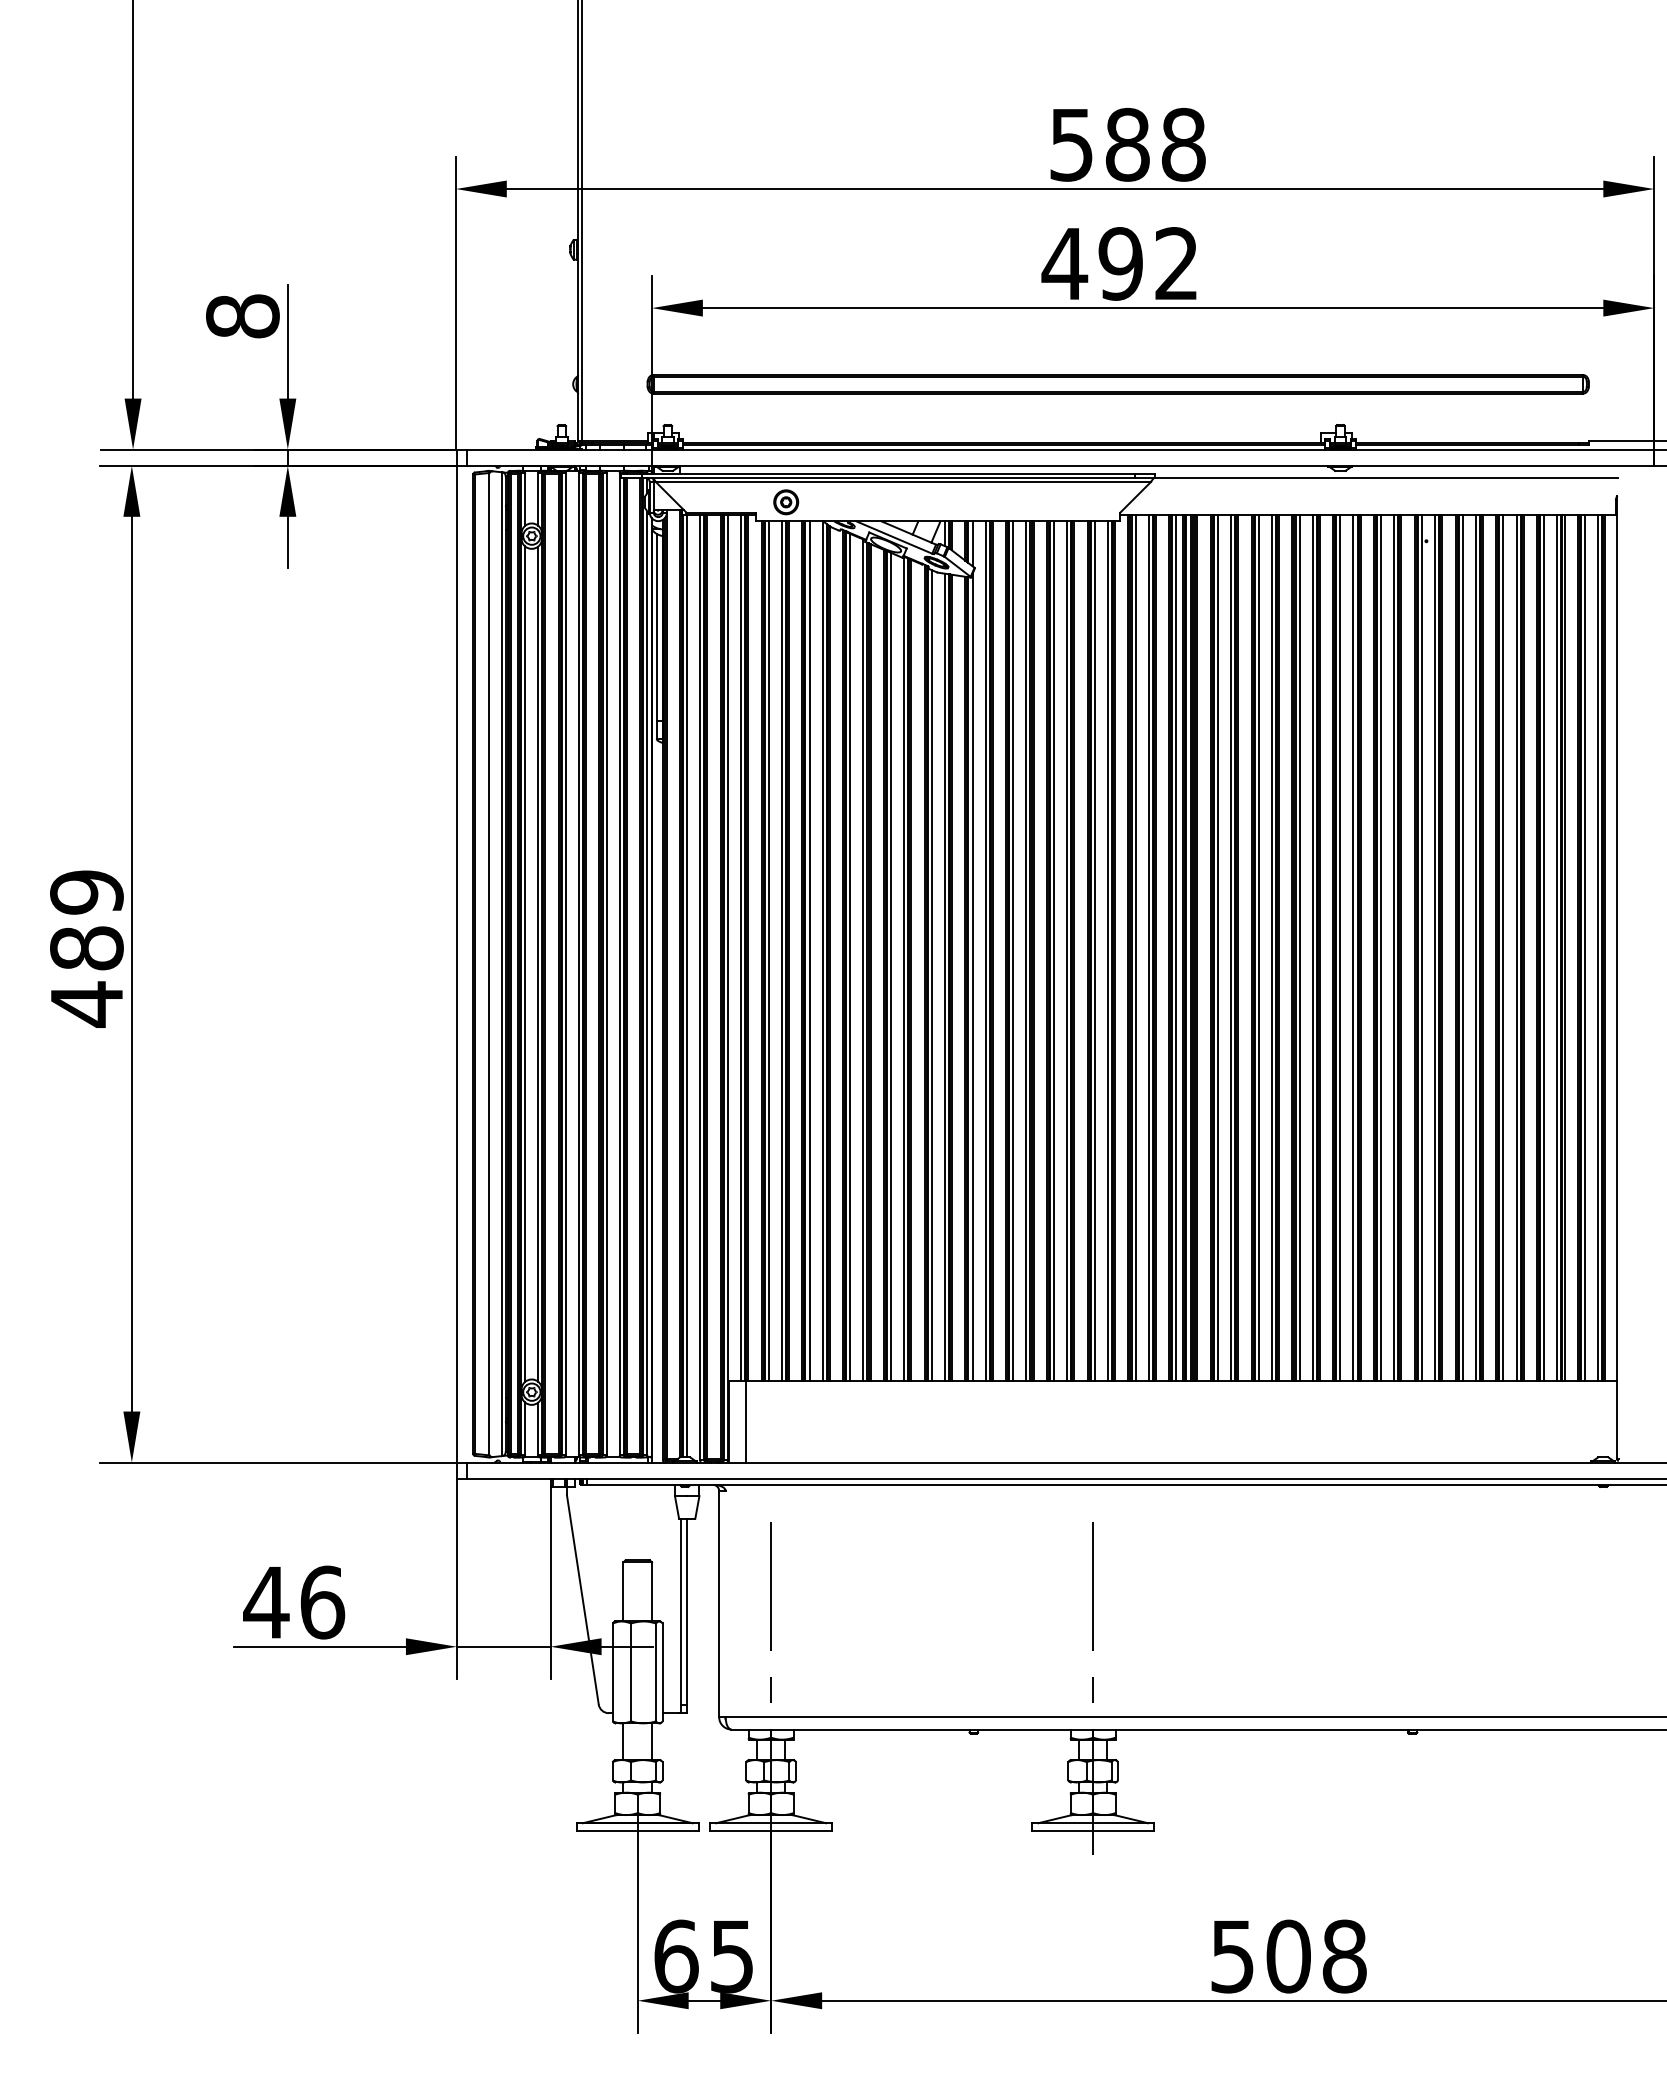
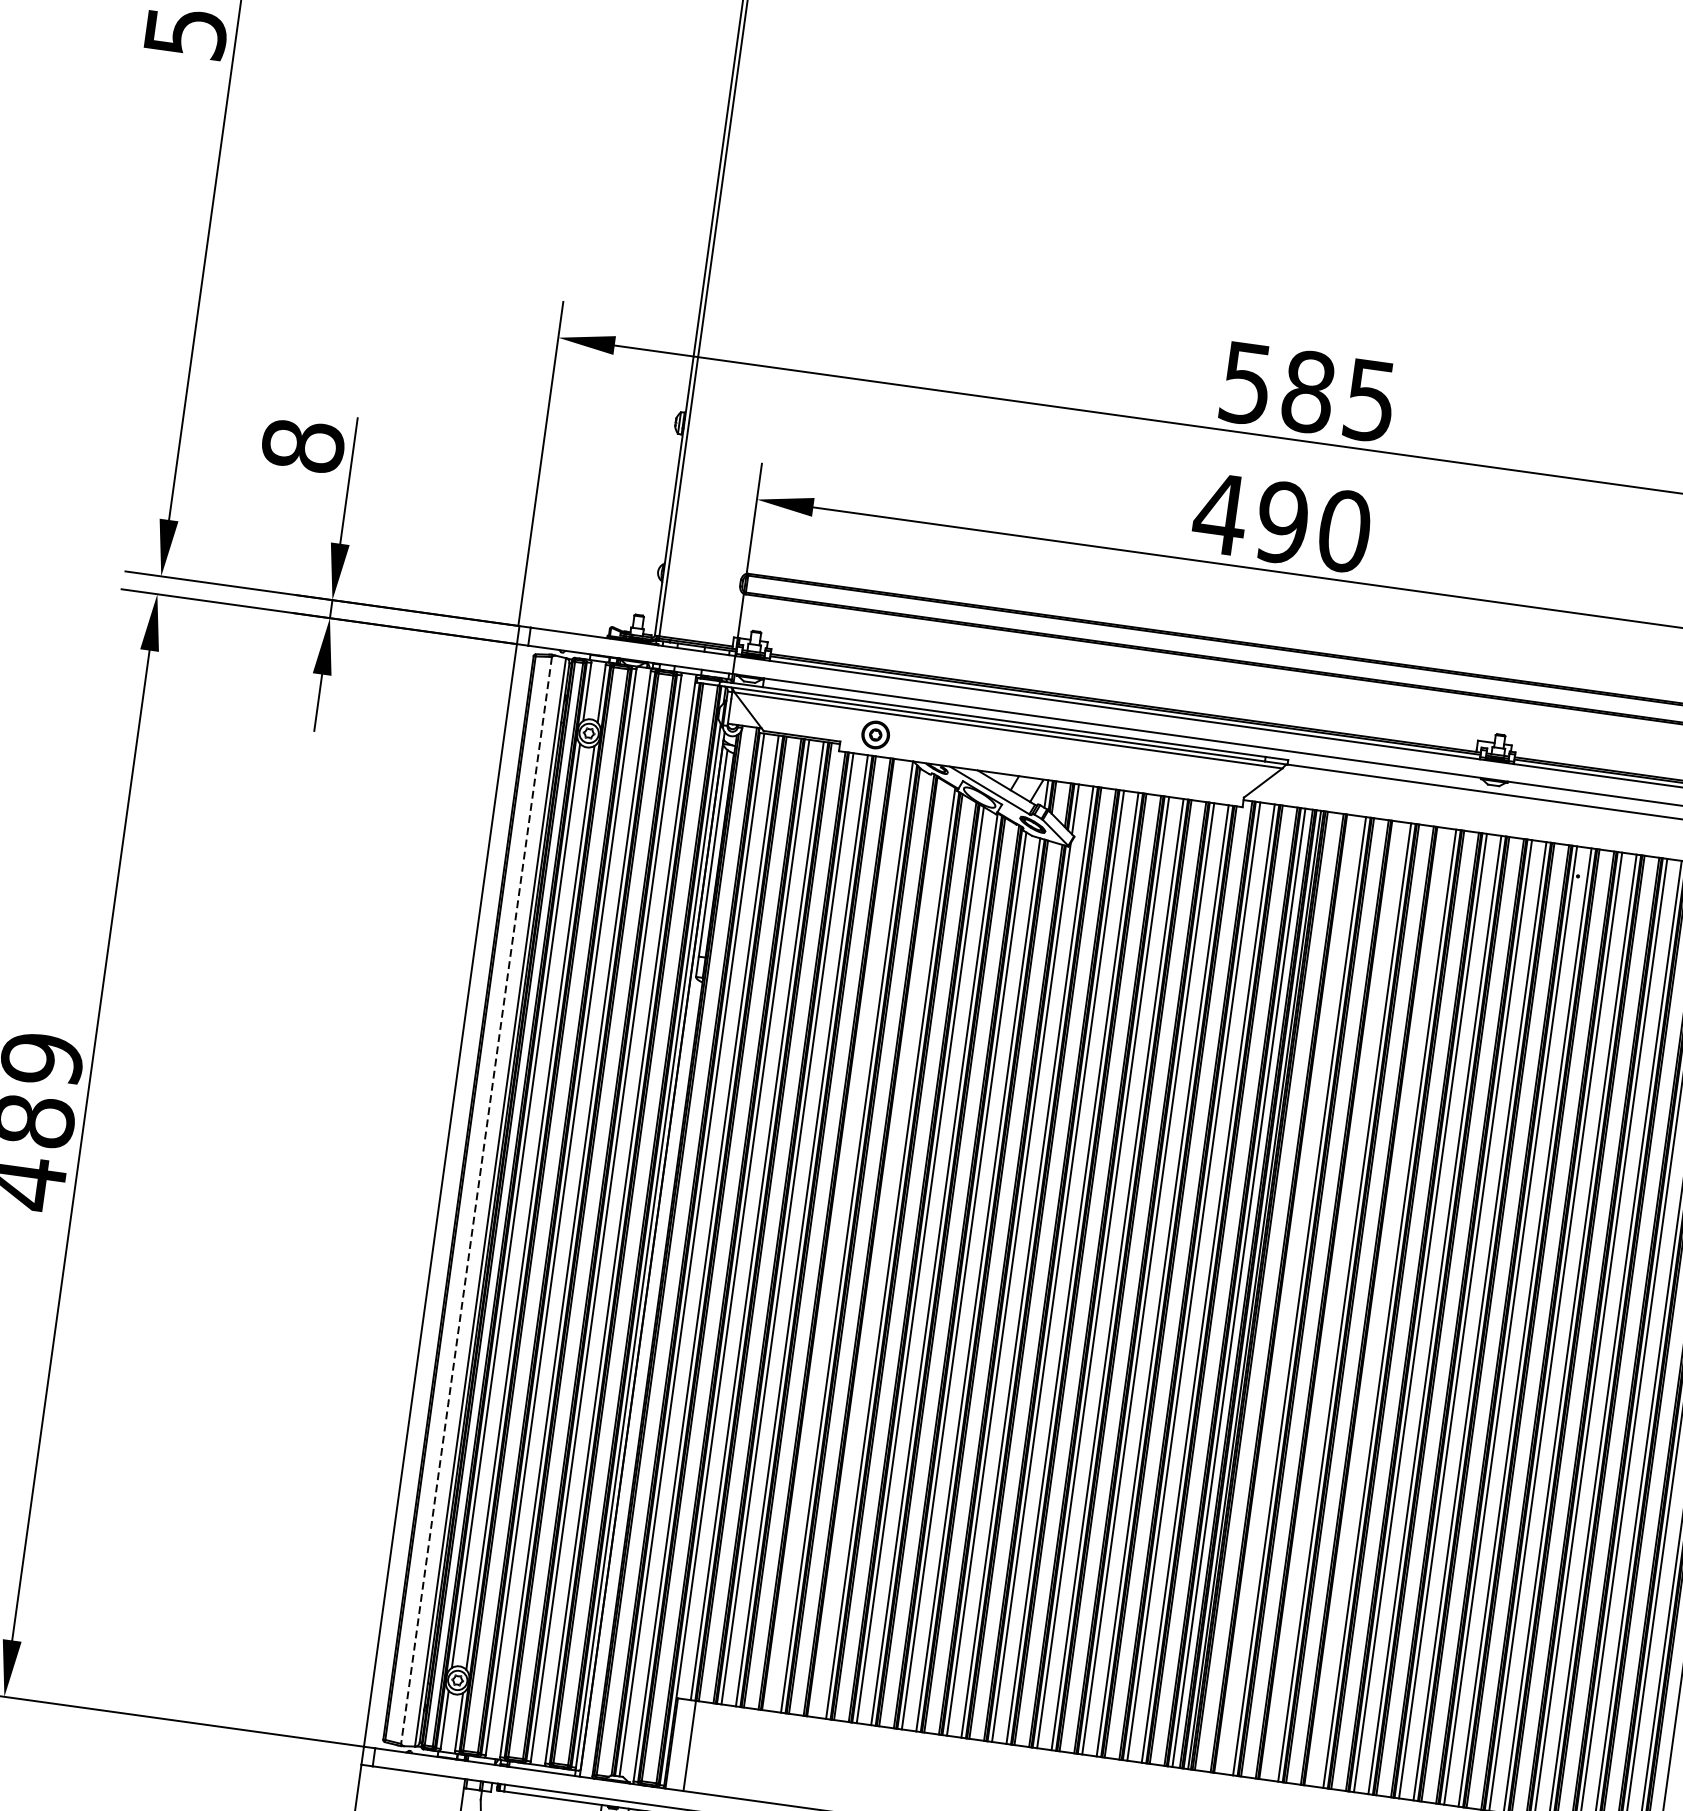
text: (1183, 144) -> (1370, 400), 588 -> 585
text: (1177, 263) -> (1345, 530), 492 -> 490
line: (1218, 947) -> (1285, 1293), removed
line: (1258, 947) -> (1329, 1300), removed
line: (1299, 947) -> (1375, 1306), removed
line: (809, 950) -> (832, 1234), removed
line: (850, 956) -> (877, 1247), removed
line: (489, 964) -> (476, 1200), solid -> dashed

